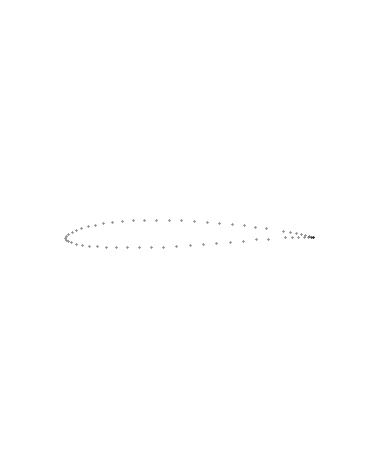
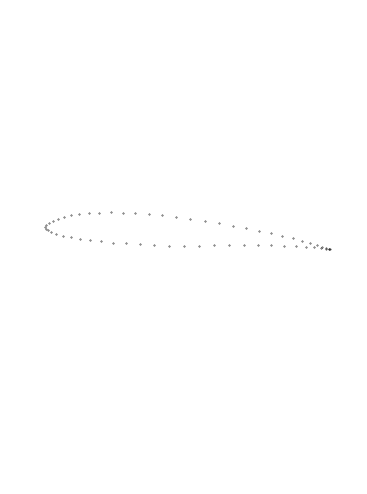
part: (298, 234) -> (306, 243), size x1.43

